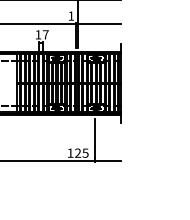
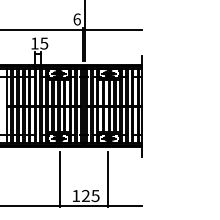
text: (71, 15) -> (77, 18), 1 -> 6
text: (45, 34) -> (43, 43), 17 -> 15
line: (57, 139) -> (59, 178), added

